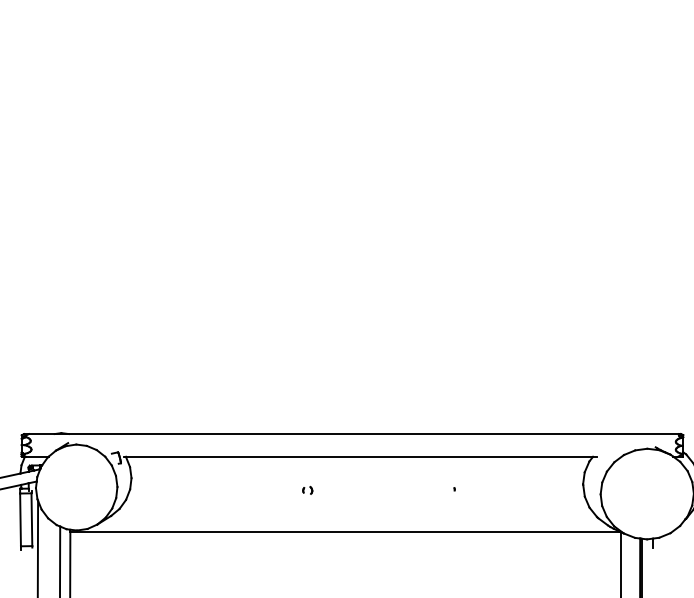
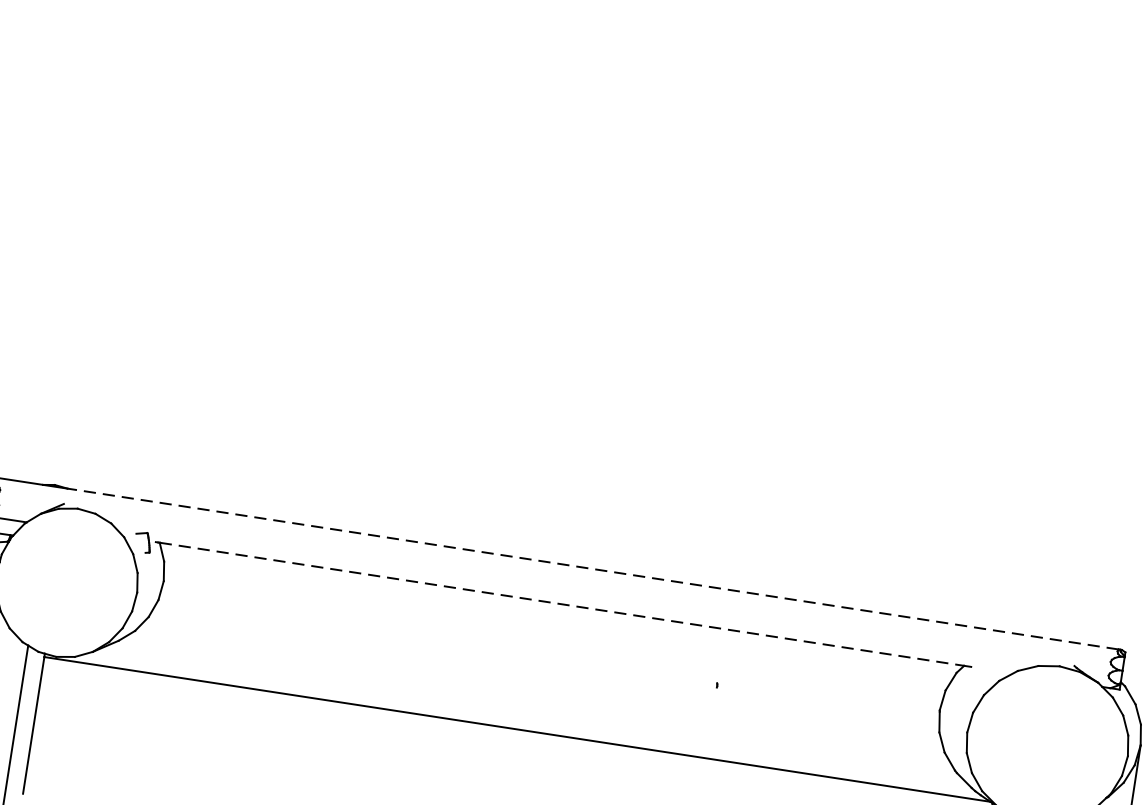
line: (373, 434) -> (591, 569), solid -> dashed
line: (359, 456) -> (562, 603), solid -> dashed
part: (307, 489) -> (463, 646), removed

